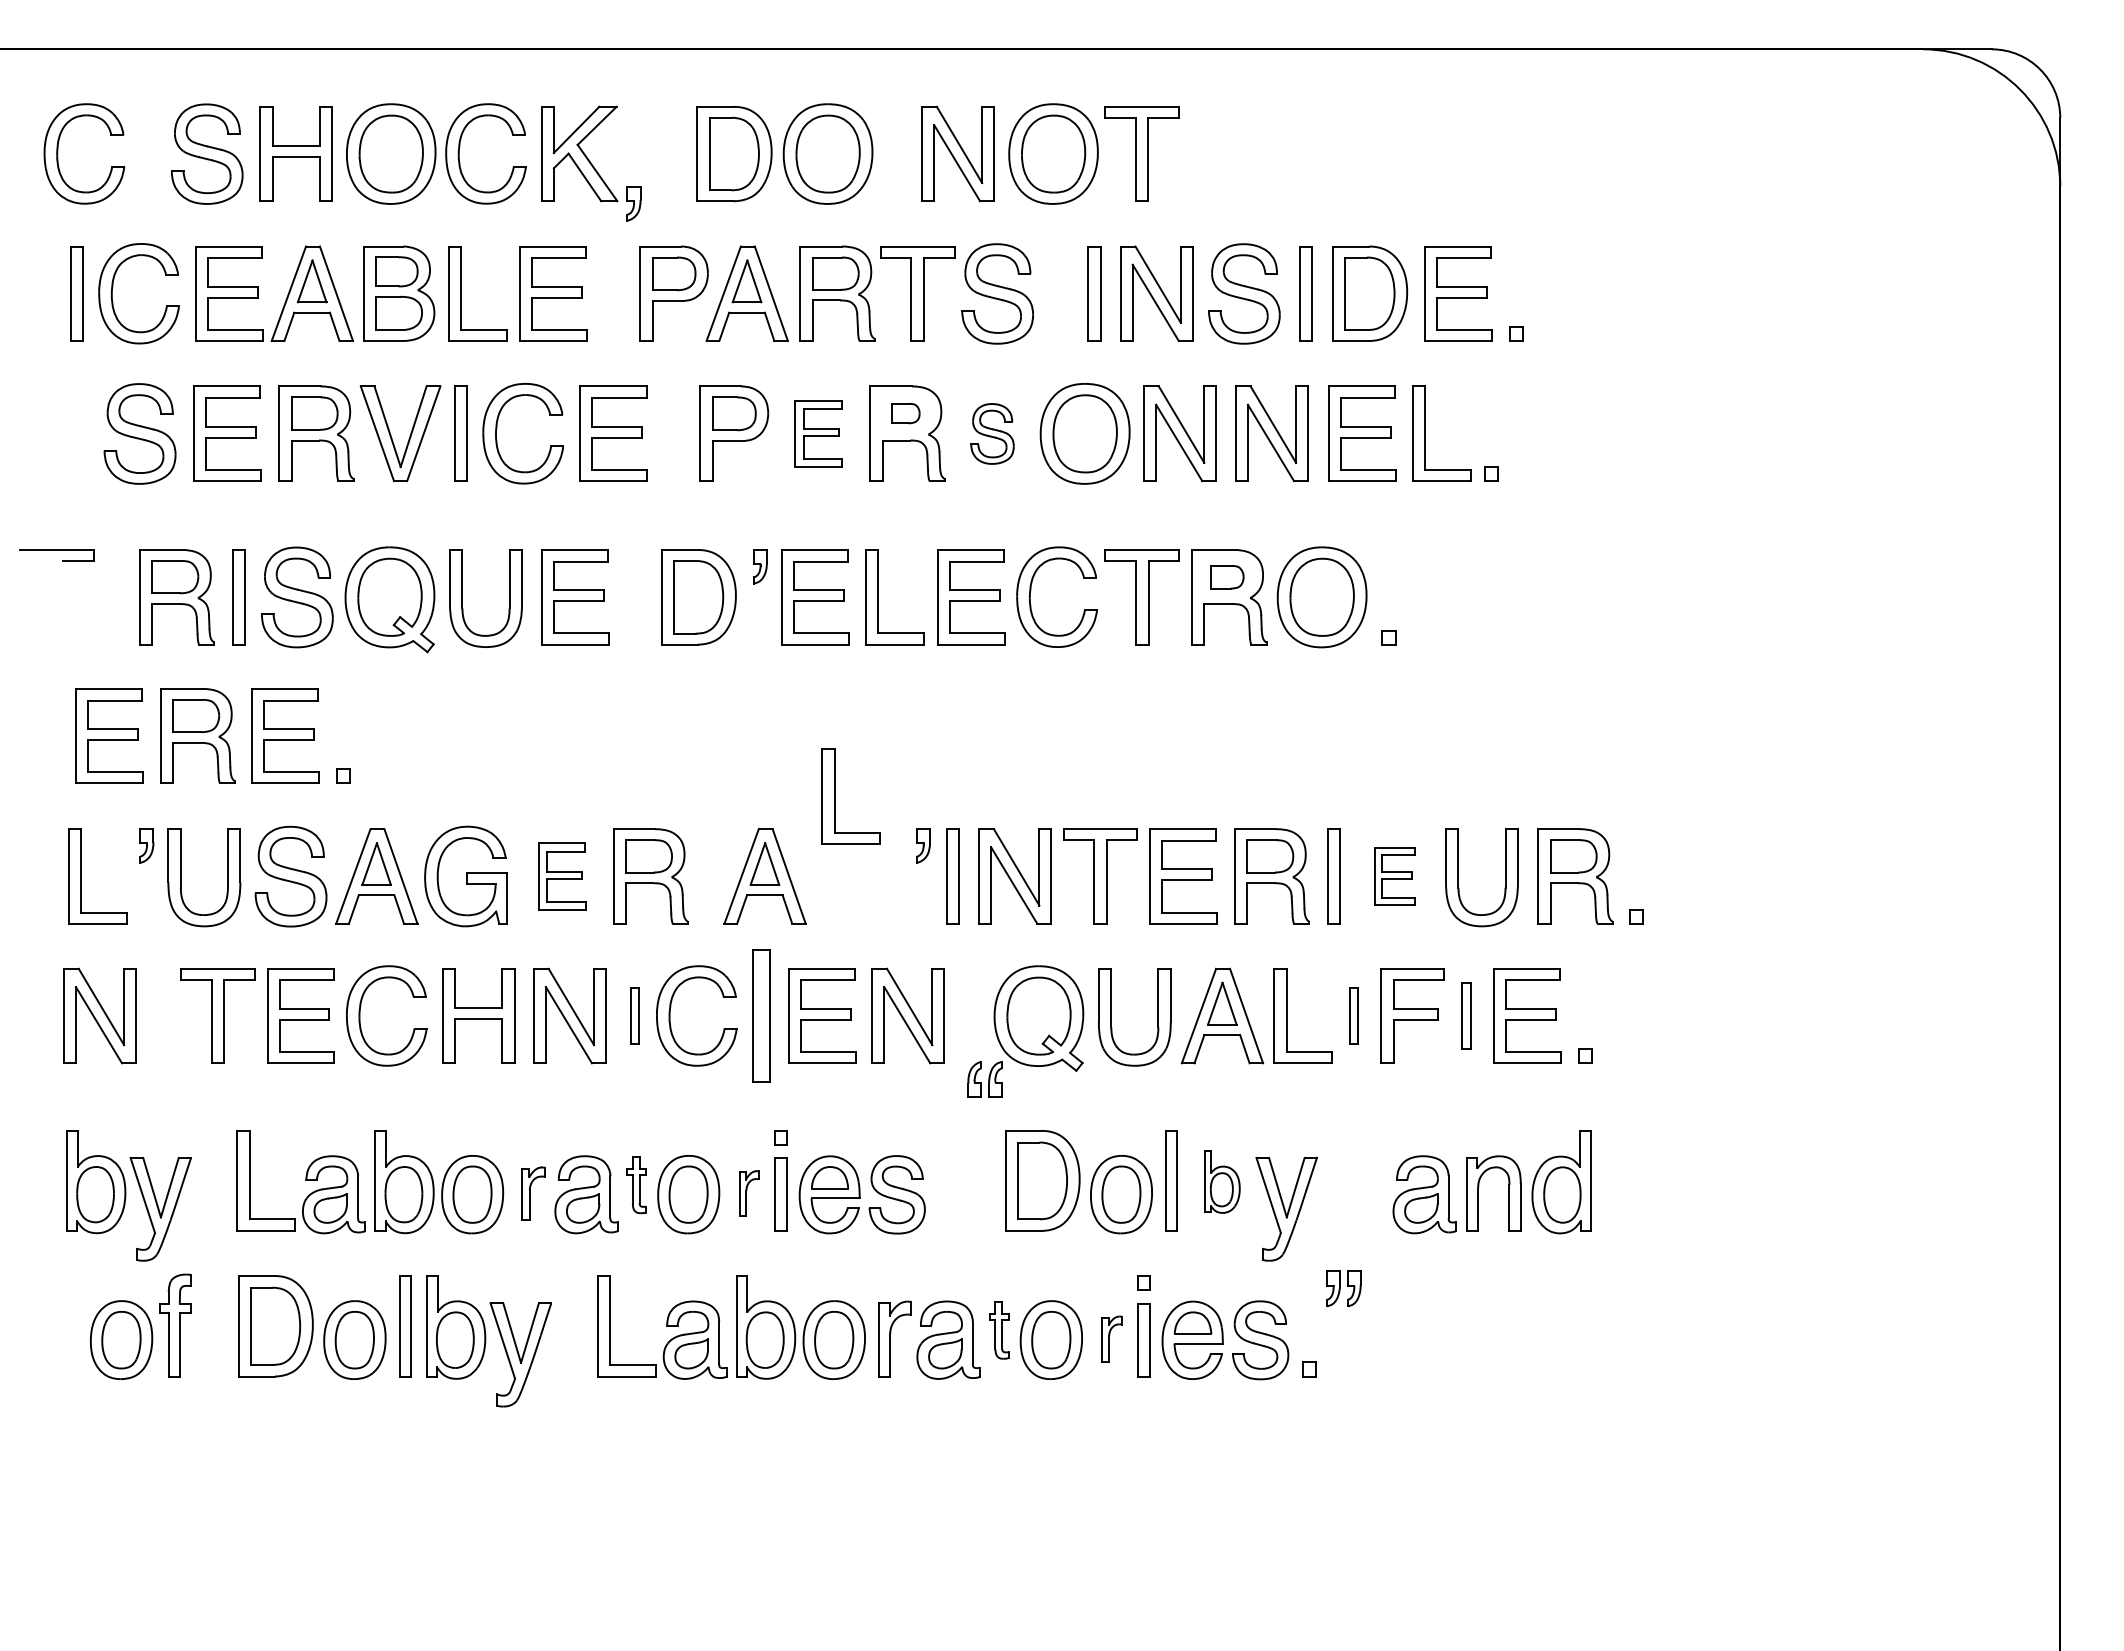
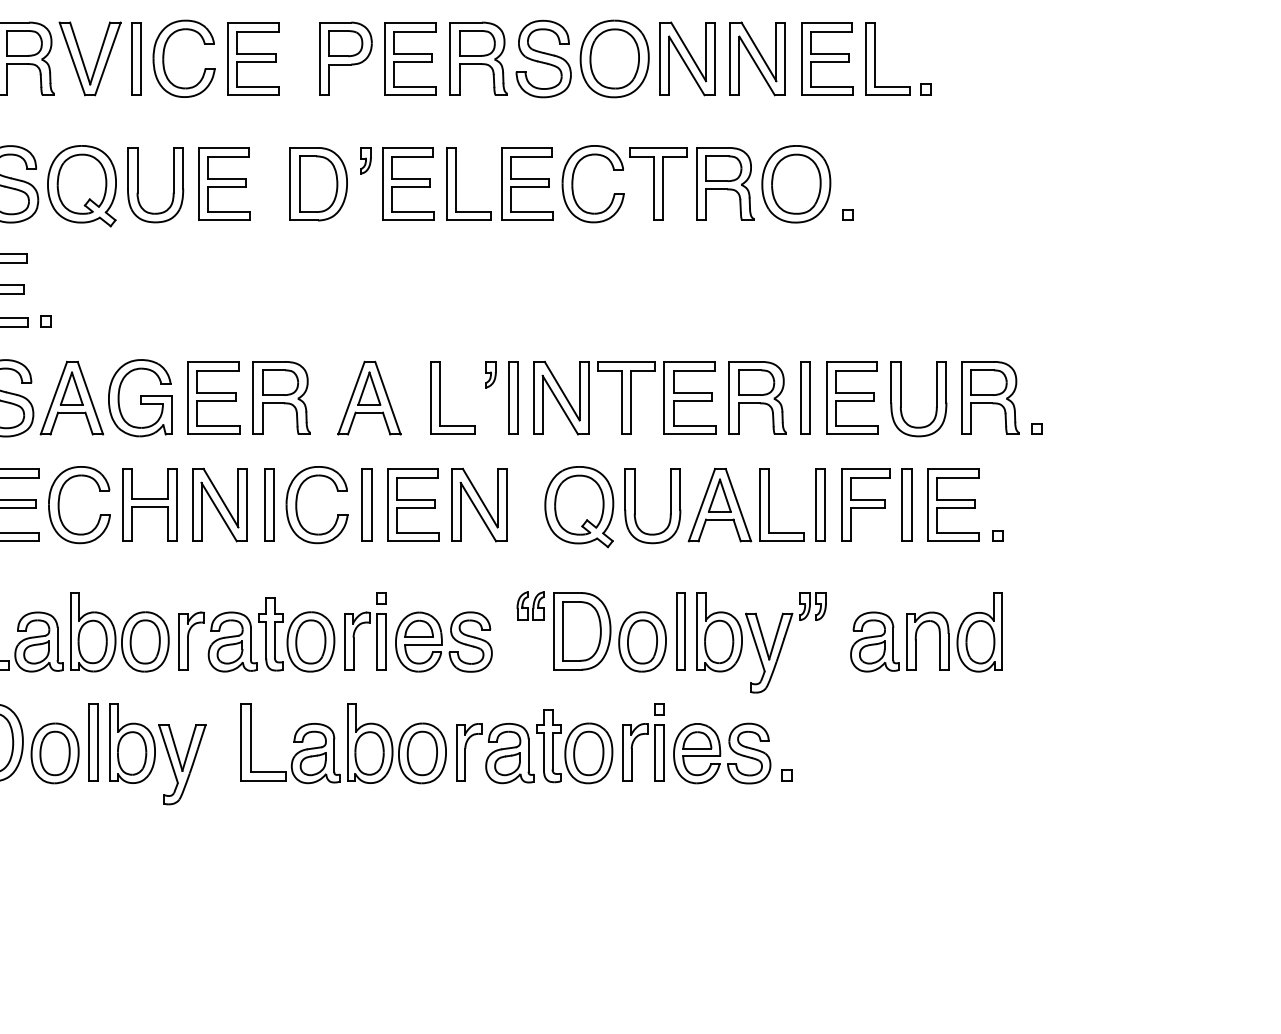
part: (905, 413) -> (477, 43), size x1.67
part: (818, 433) -> (410, 58), size x1.43
part: (992, 433) -> (543, 58), size x1.67
part: (1227, 577) -> (723, 169), size x1.43
part: (835, 796) -> (441, 398), moved
part: (562, 876) -> (214, 398), size x1.43
part: (1395, 876) -> (852, 398), size x1.67
part: (634, 1015) -> (269, 504), size x1.67
part: (761, 1015) -> (366, 504), size x0.71
part: (1353, 1015) -> (820, 504), size x1.67
part: (1466, 1015) -> (906, 504), size x1.43
part: (984, 1079) -> (529, 605), moved
part: (1222, 1182) -> (719, 632), size x1.67
part: (636, 1184) -> (270, 634), size x1.67
part: (533, 1193) -> (191, 641), size x1.43
part: (749, 1193) -> (357, 641), size x1.67
part: (1343, 1288) -> (812, 606), moved
part: (999, 1330) -> (549, 746), size x1.67
part: (1111, 1338) -> (634, 752), size x1.67

